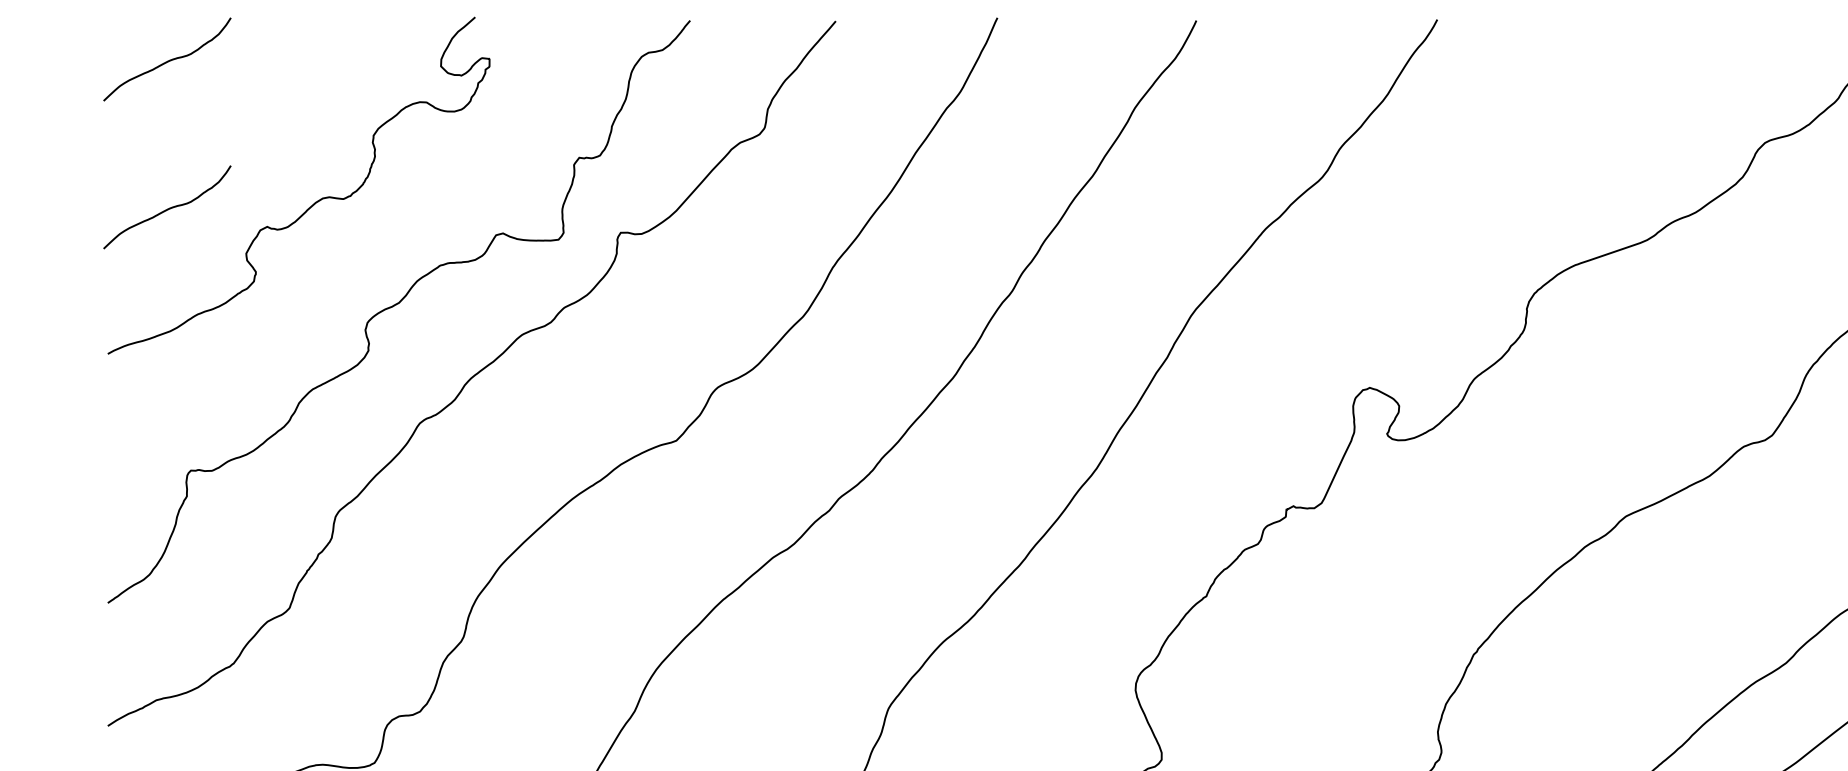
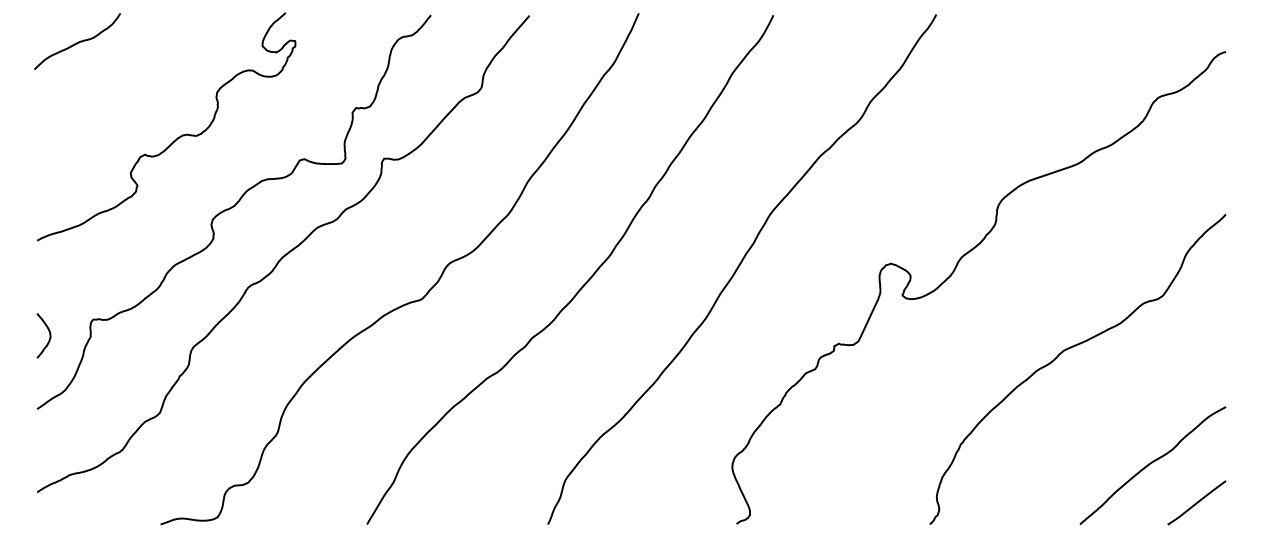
curve: (168, 207) -> (78, 141), removed
curve: (126, 494) -> (49, 335), added

